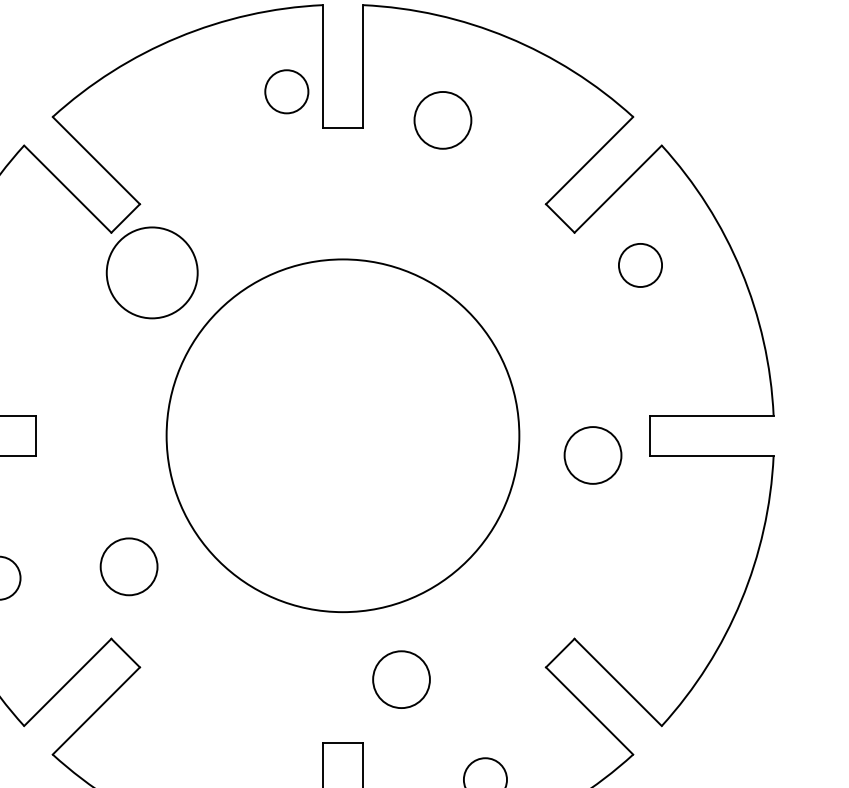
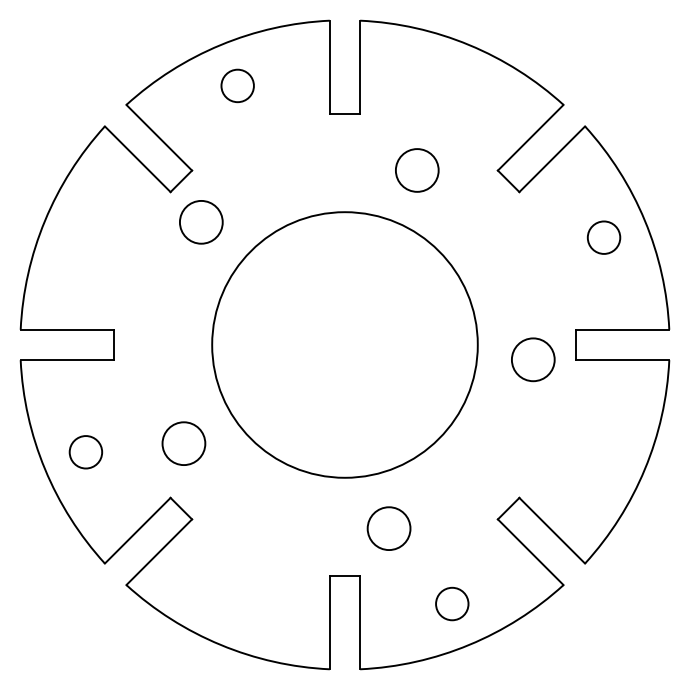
circle: (286, 91) -> (237, 85), moved
circle: (443, 120) -> (417, 170), moved
circle: (639, 265) -> (603, 237), moved
circle: (151, 271) -> (200, 221), size x0.62

